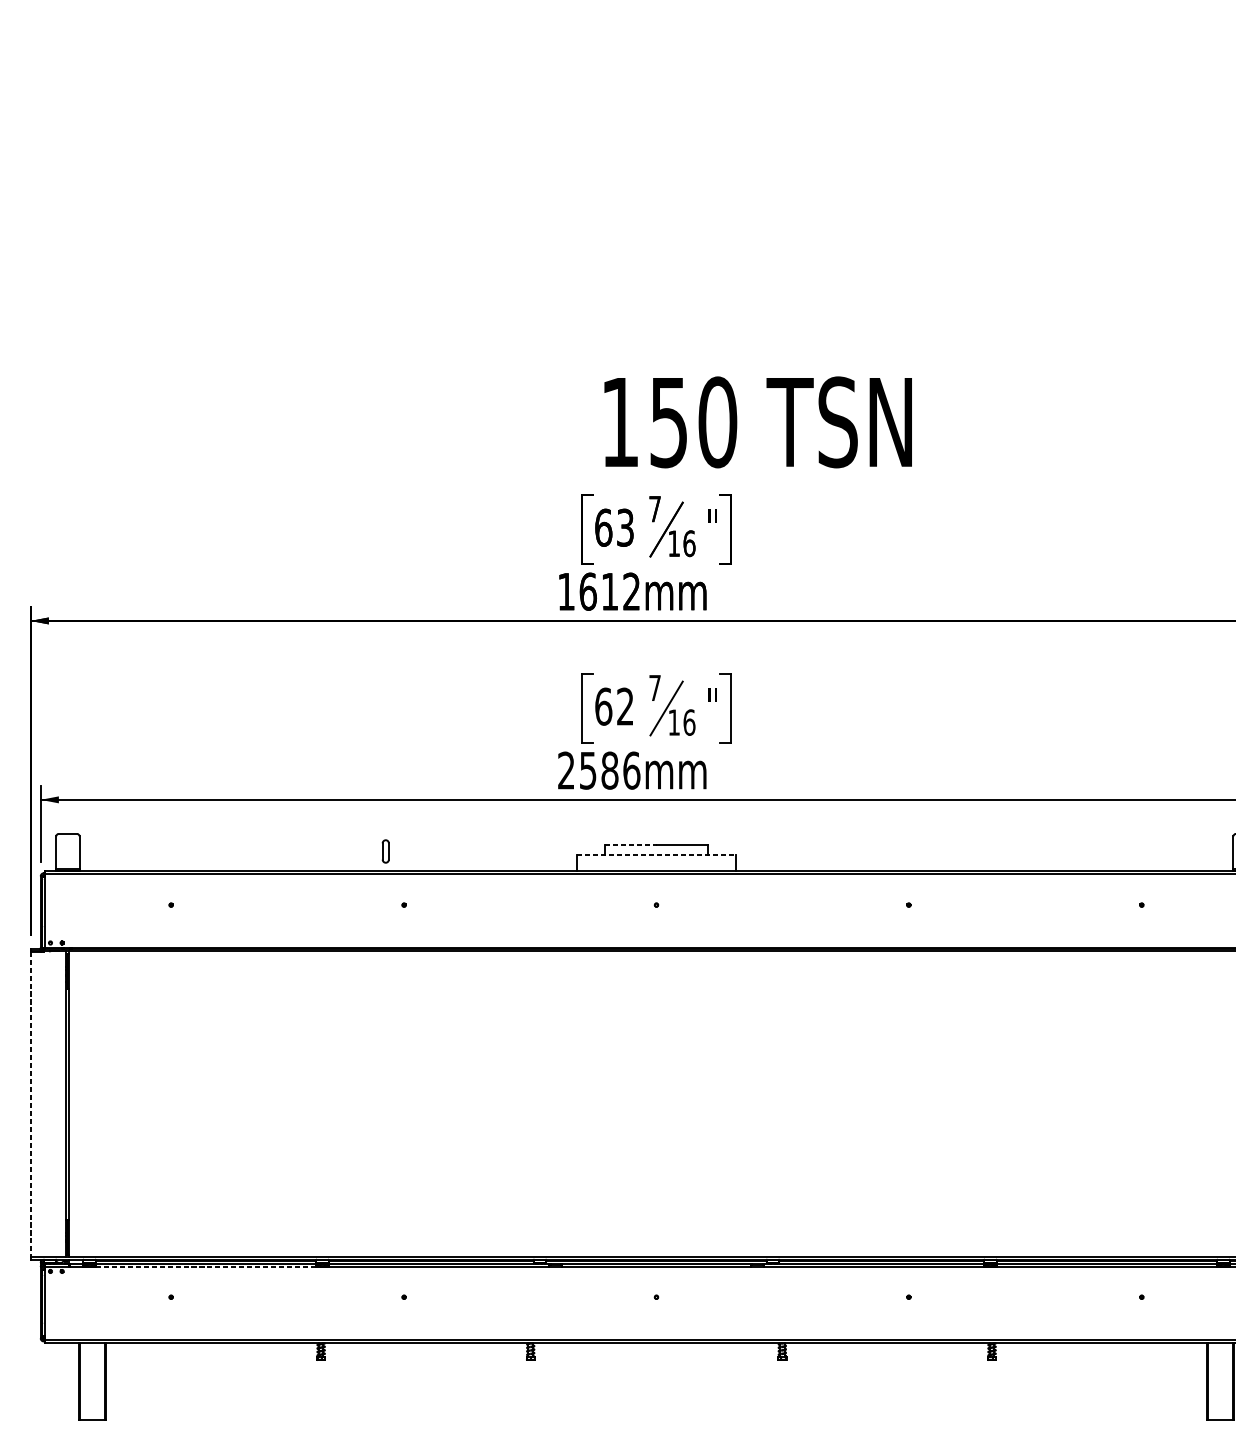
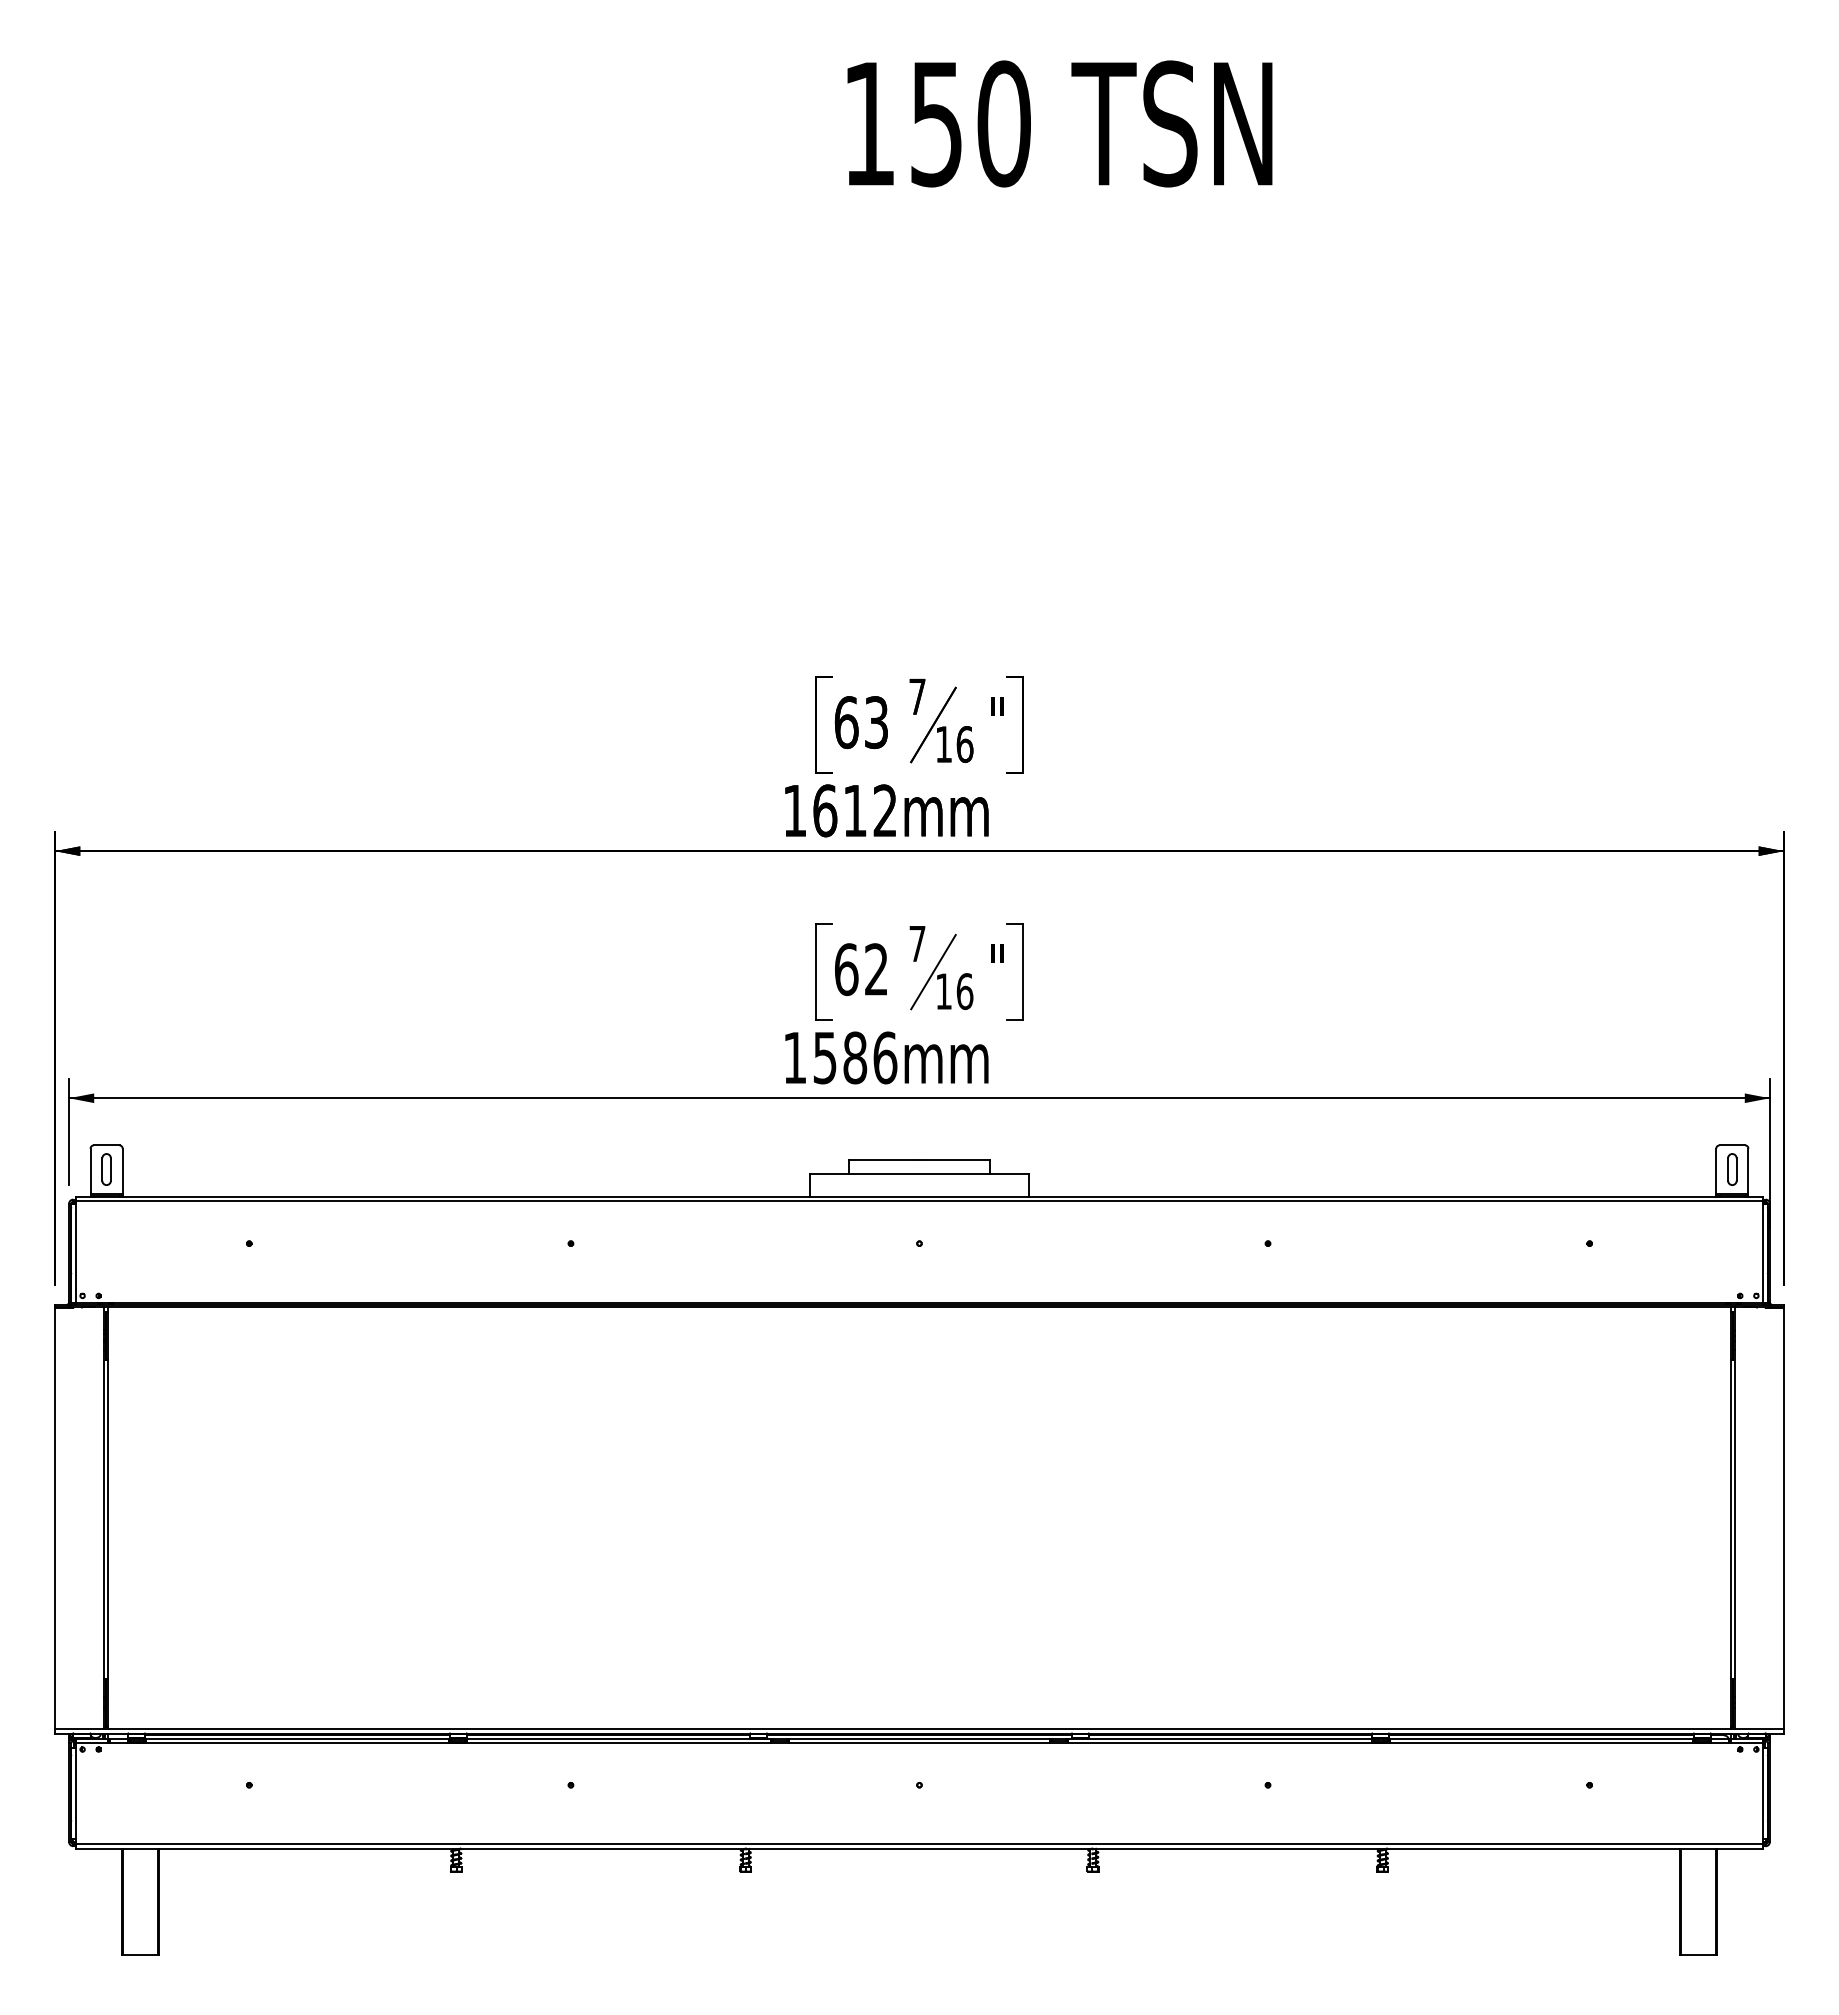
text: (757, 422) -> (1059, 123), moved
text: (566, 770) -> (794, 1057), 2586mm -> 1586mm
line: (631, 844) -> (884, 1160), dashed -> solid
part: (385, 851) -> (106, 1169), moved
line: (656, 855) -> (919, 1174), dashed -> solid
line: (30, 1104) -> (55, 1518), dashed -> solid
line: (206, 1267) -> (297, 1743), dashed -> solid

